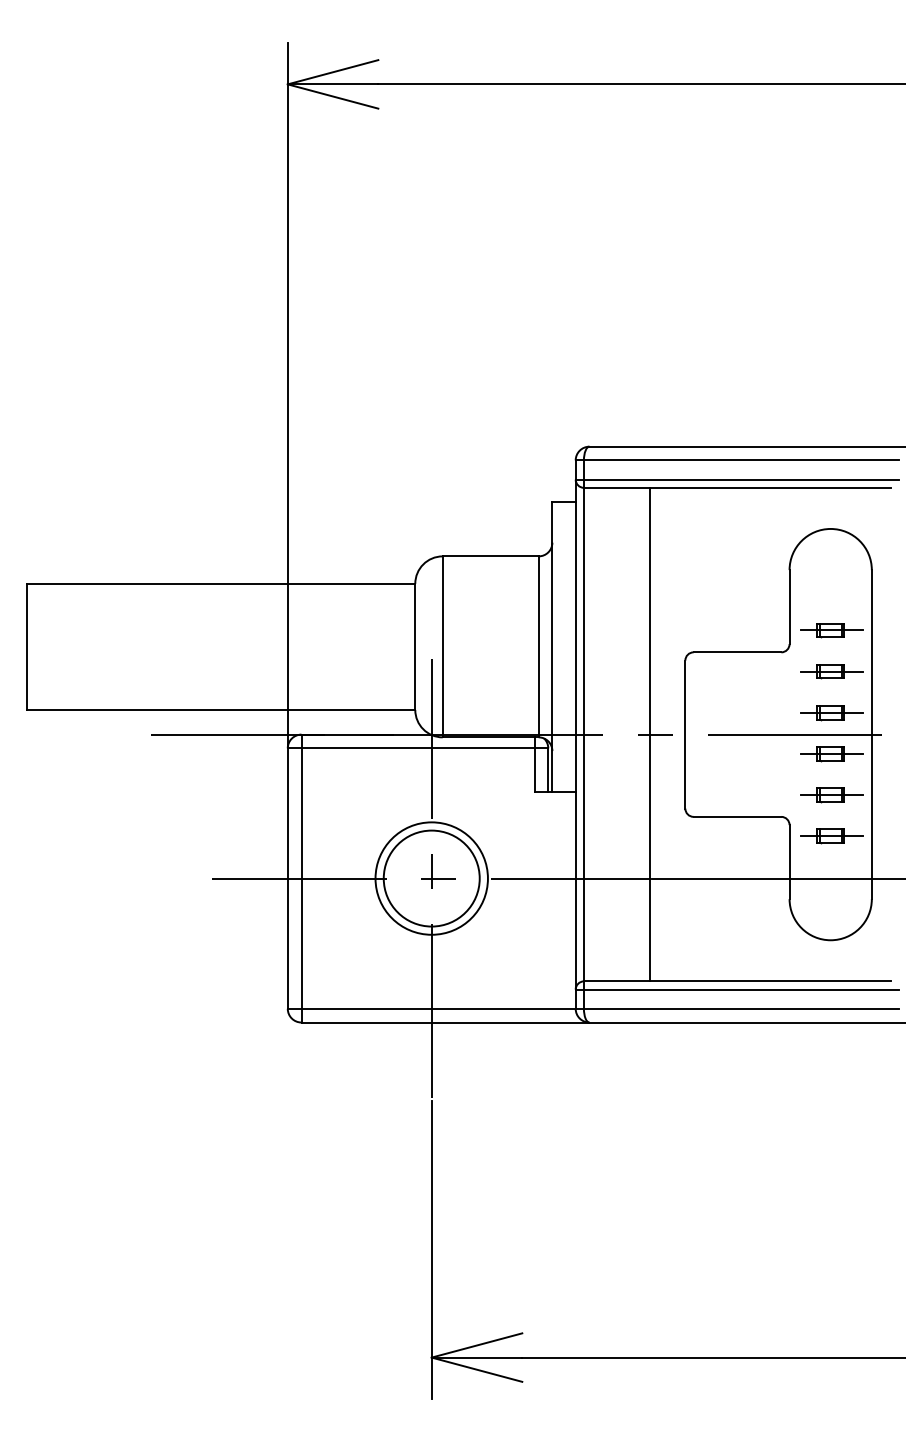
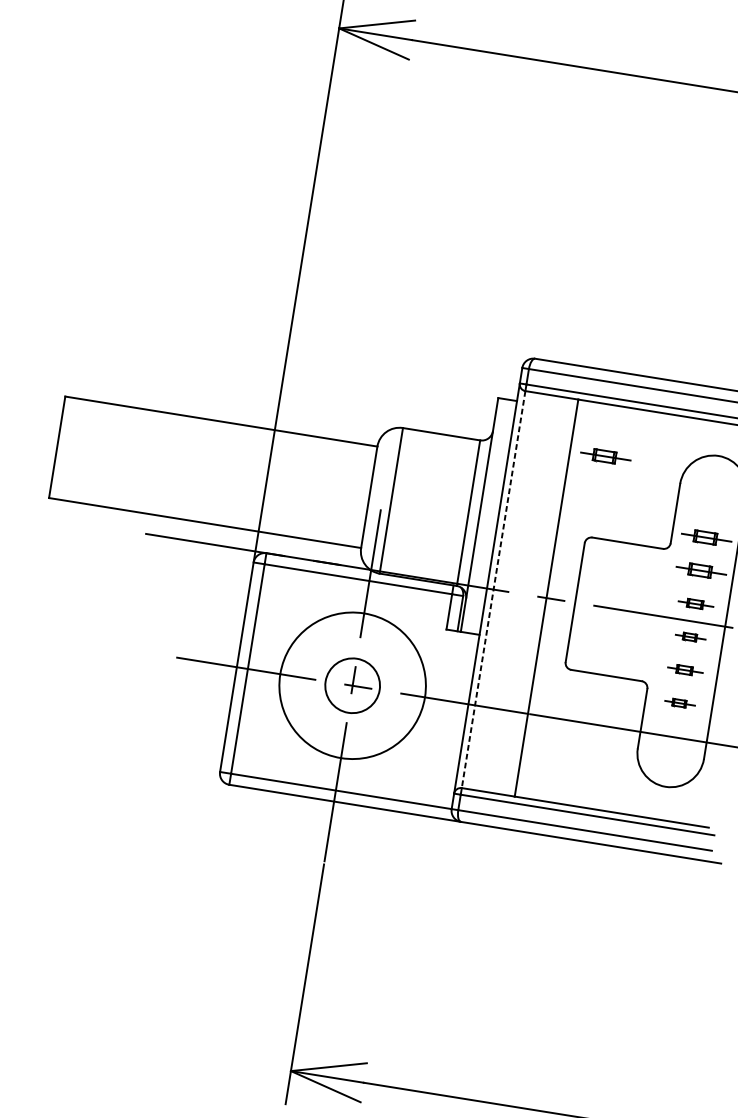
part: (693, 551) -> (605, 456), added
part: (831, 713) -> (695, 604), size x0.7
line: (583, 734) -> (493, 589), solid -> dashed
part: (831, 754) -> (690, 637), size x0.6
part: (831, 795) -> (684, 670), size x0.7
part: (831, 836) -> (679, 703), size x0.6
circle: (431, 878) -> (352, 685), size x0.7
circle: (431, 878) -> (352, 685), size x1.6

